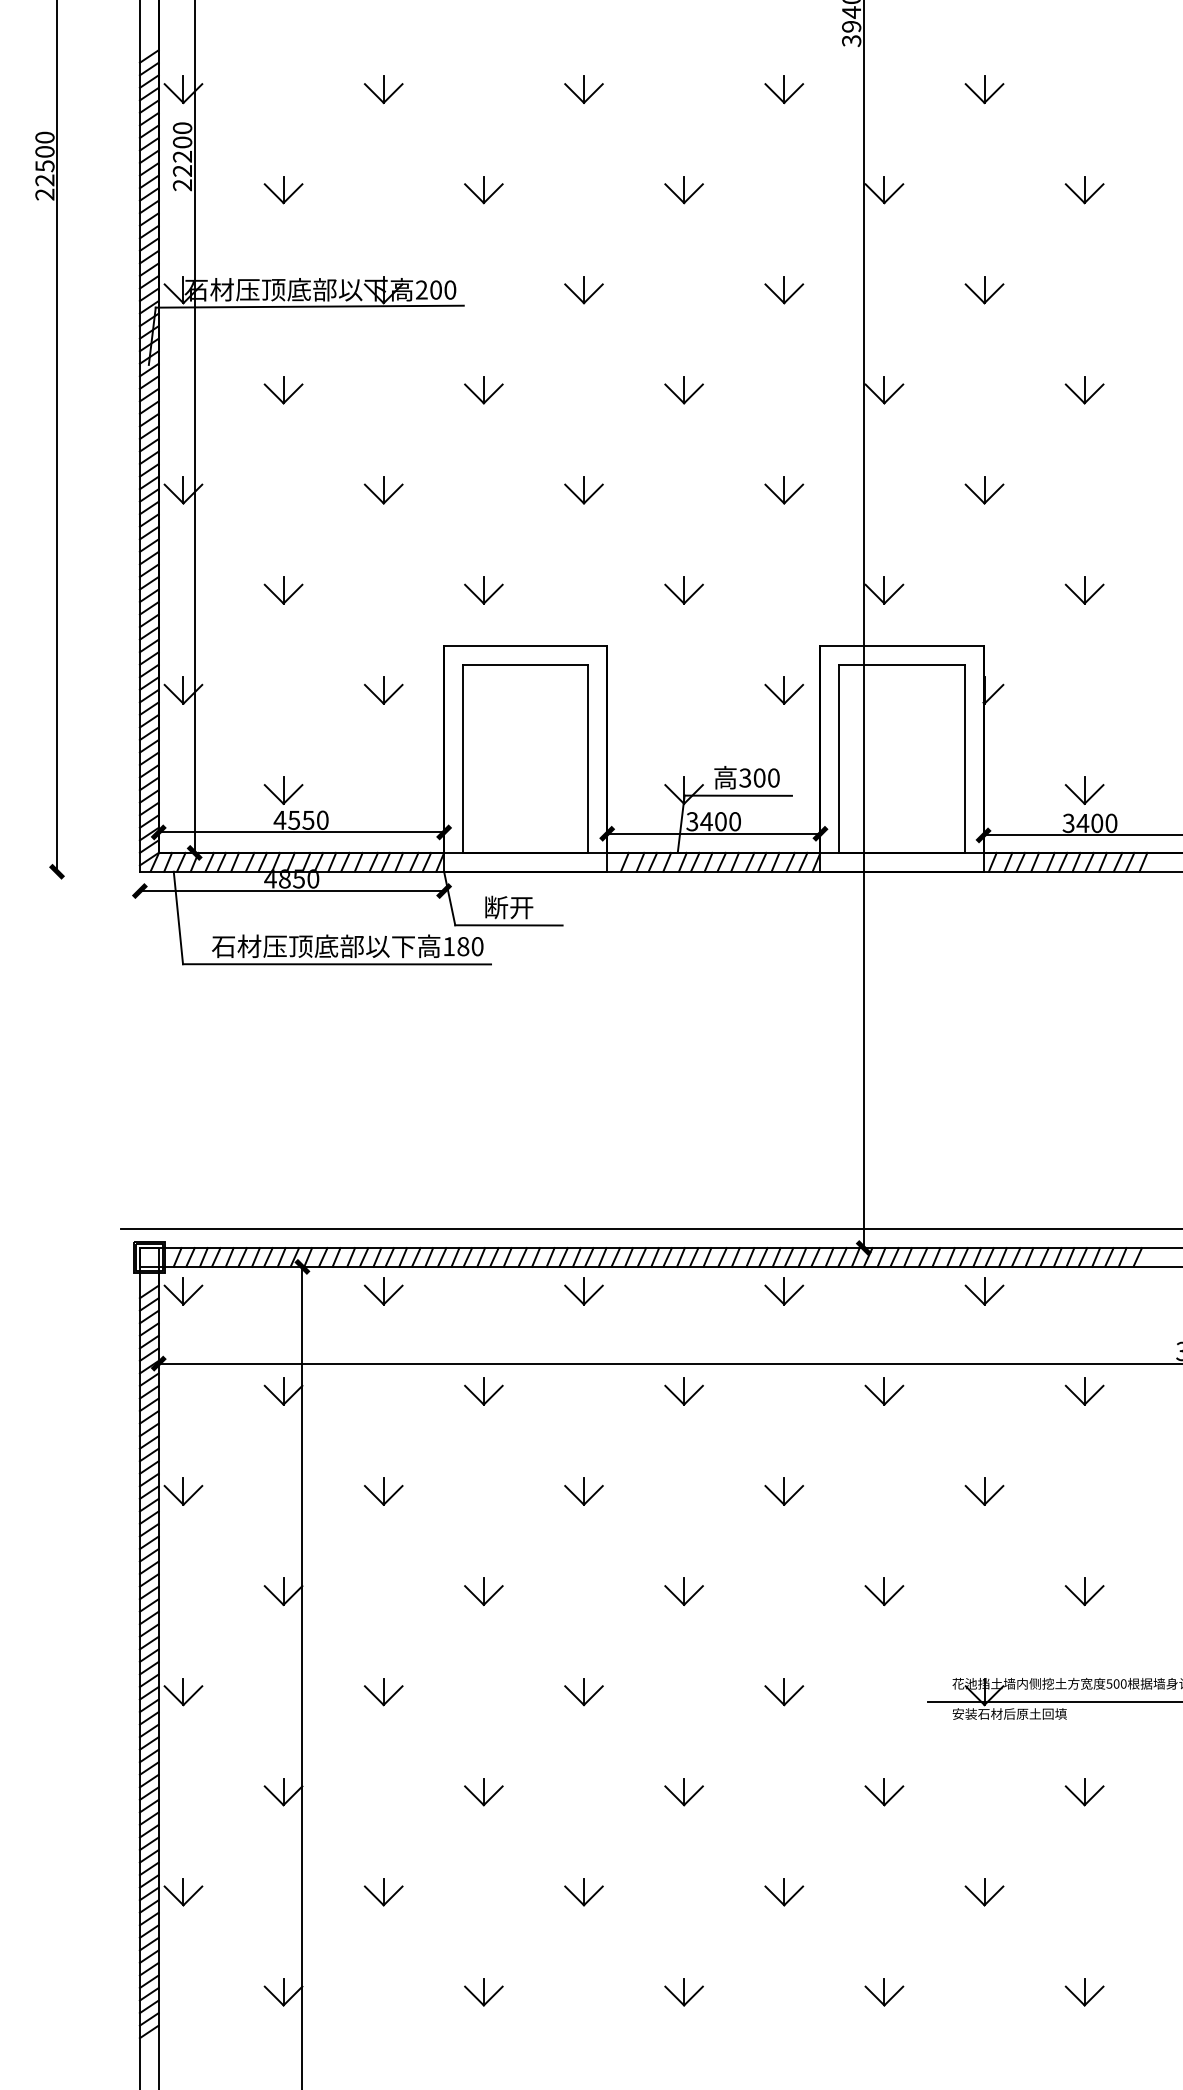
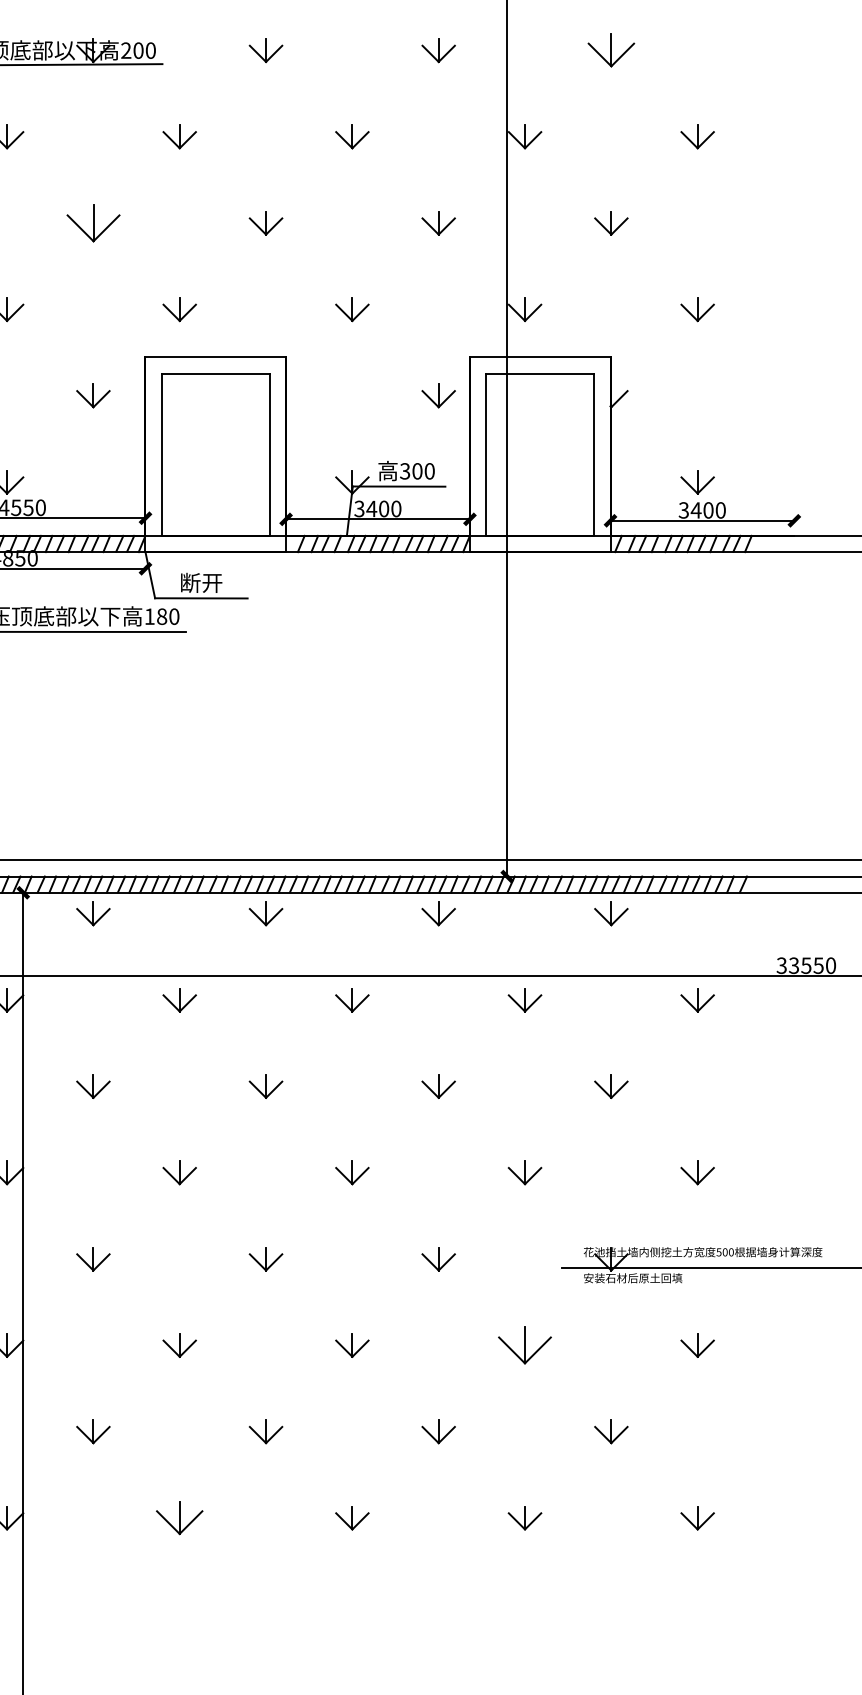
part: (984, 290) -> (611, 51), size x1.4
part: (383, 490) -> (93, 223), size x1.6
part: (884, 1792) -> (525, 1345), size x1.6
part: (483, 1992) -> (179, 1518), size x1.4

